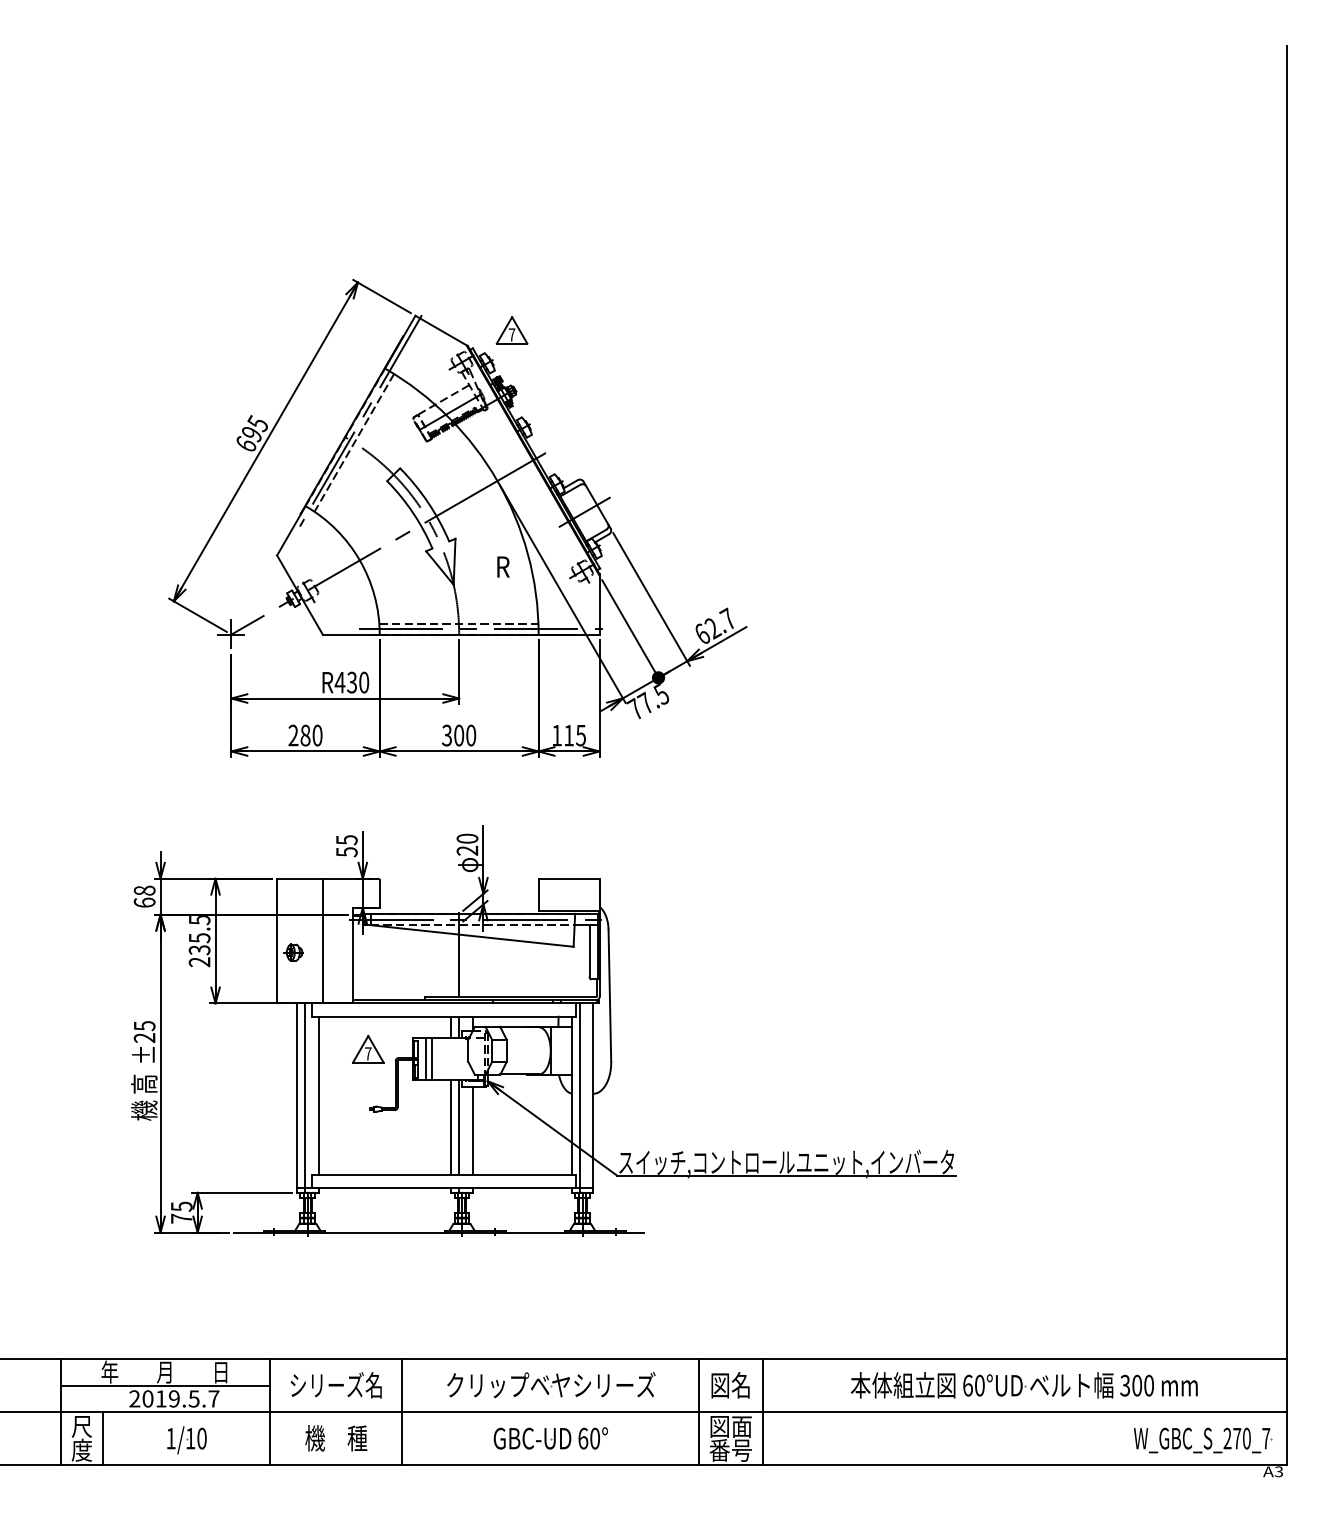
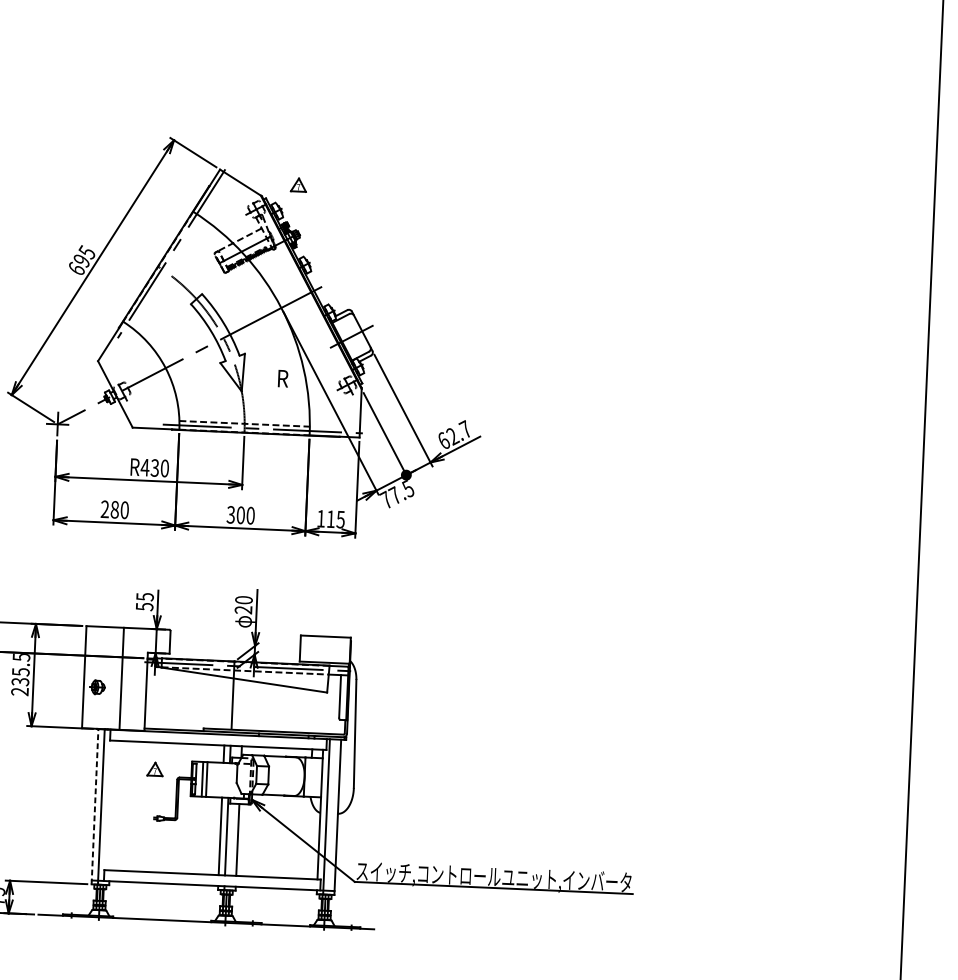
part: (511, 330) -> (298, 185), size x0.6
line: (354, 442) -> (165, 271), removed
part: (368, 1049) -> (155, 769), size x0.6
line: (318, 1095) -> (112, 805), removed
line: (297, 1098) -> (95, 807), solid -> dashed

